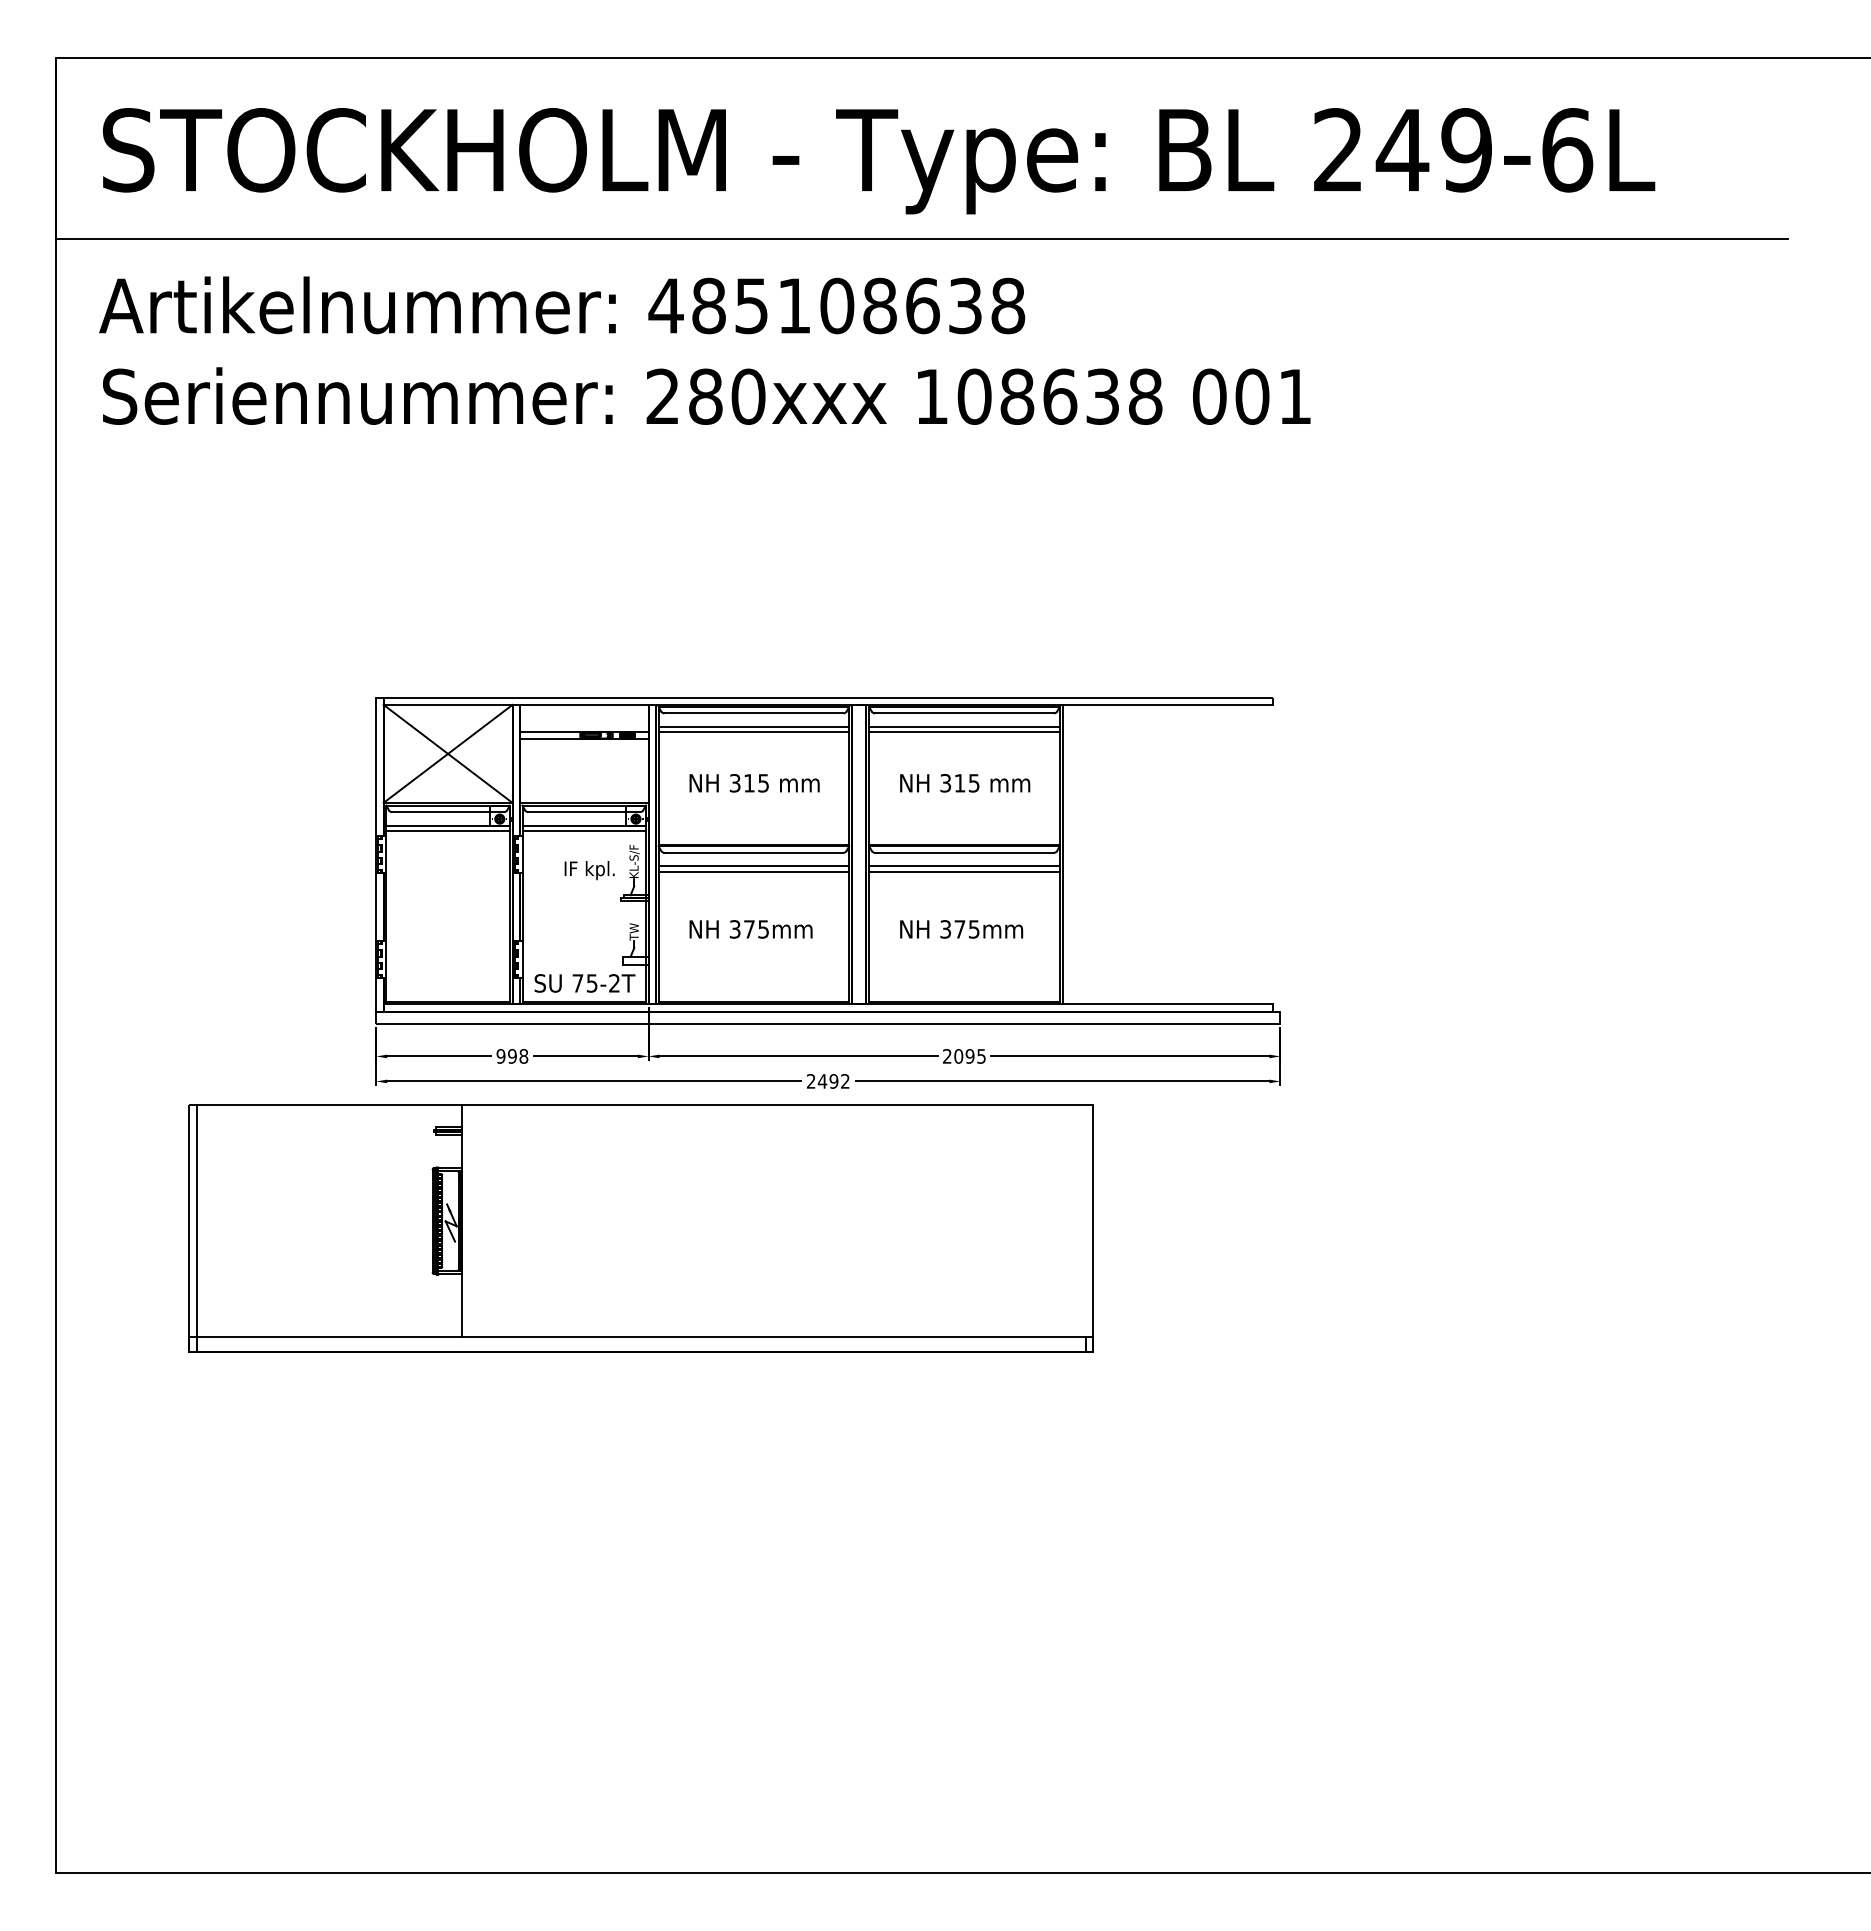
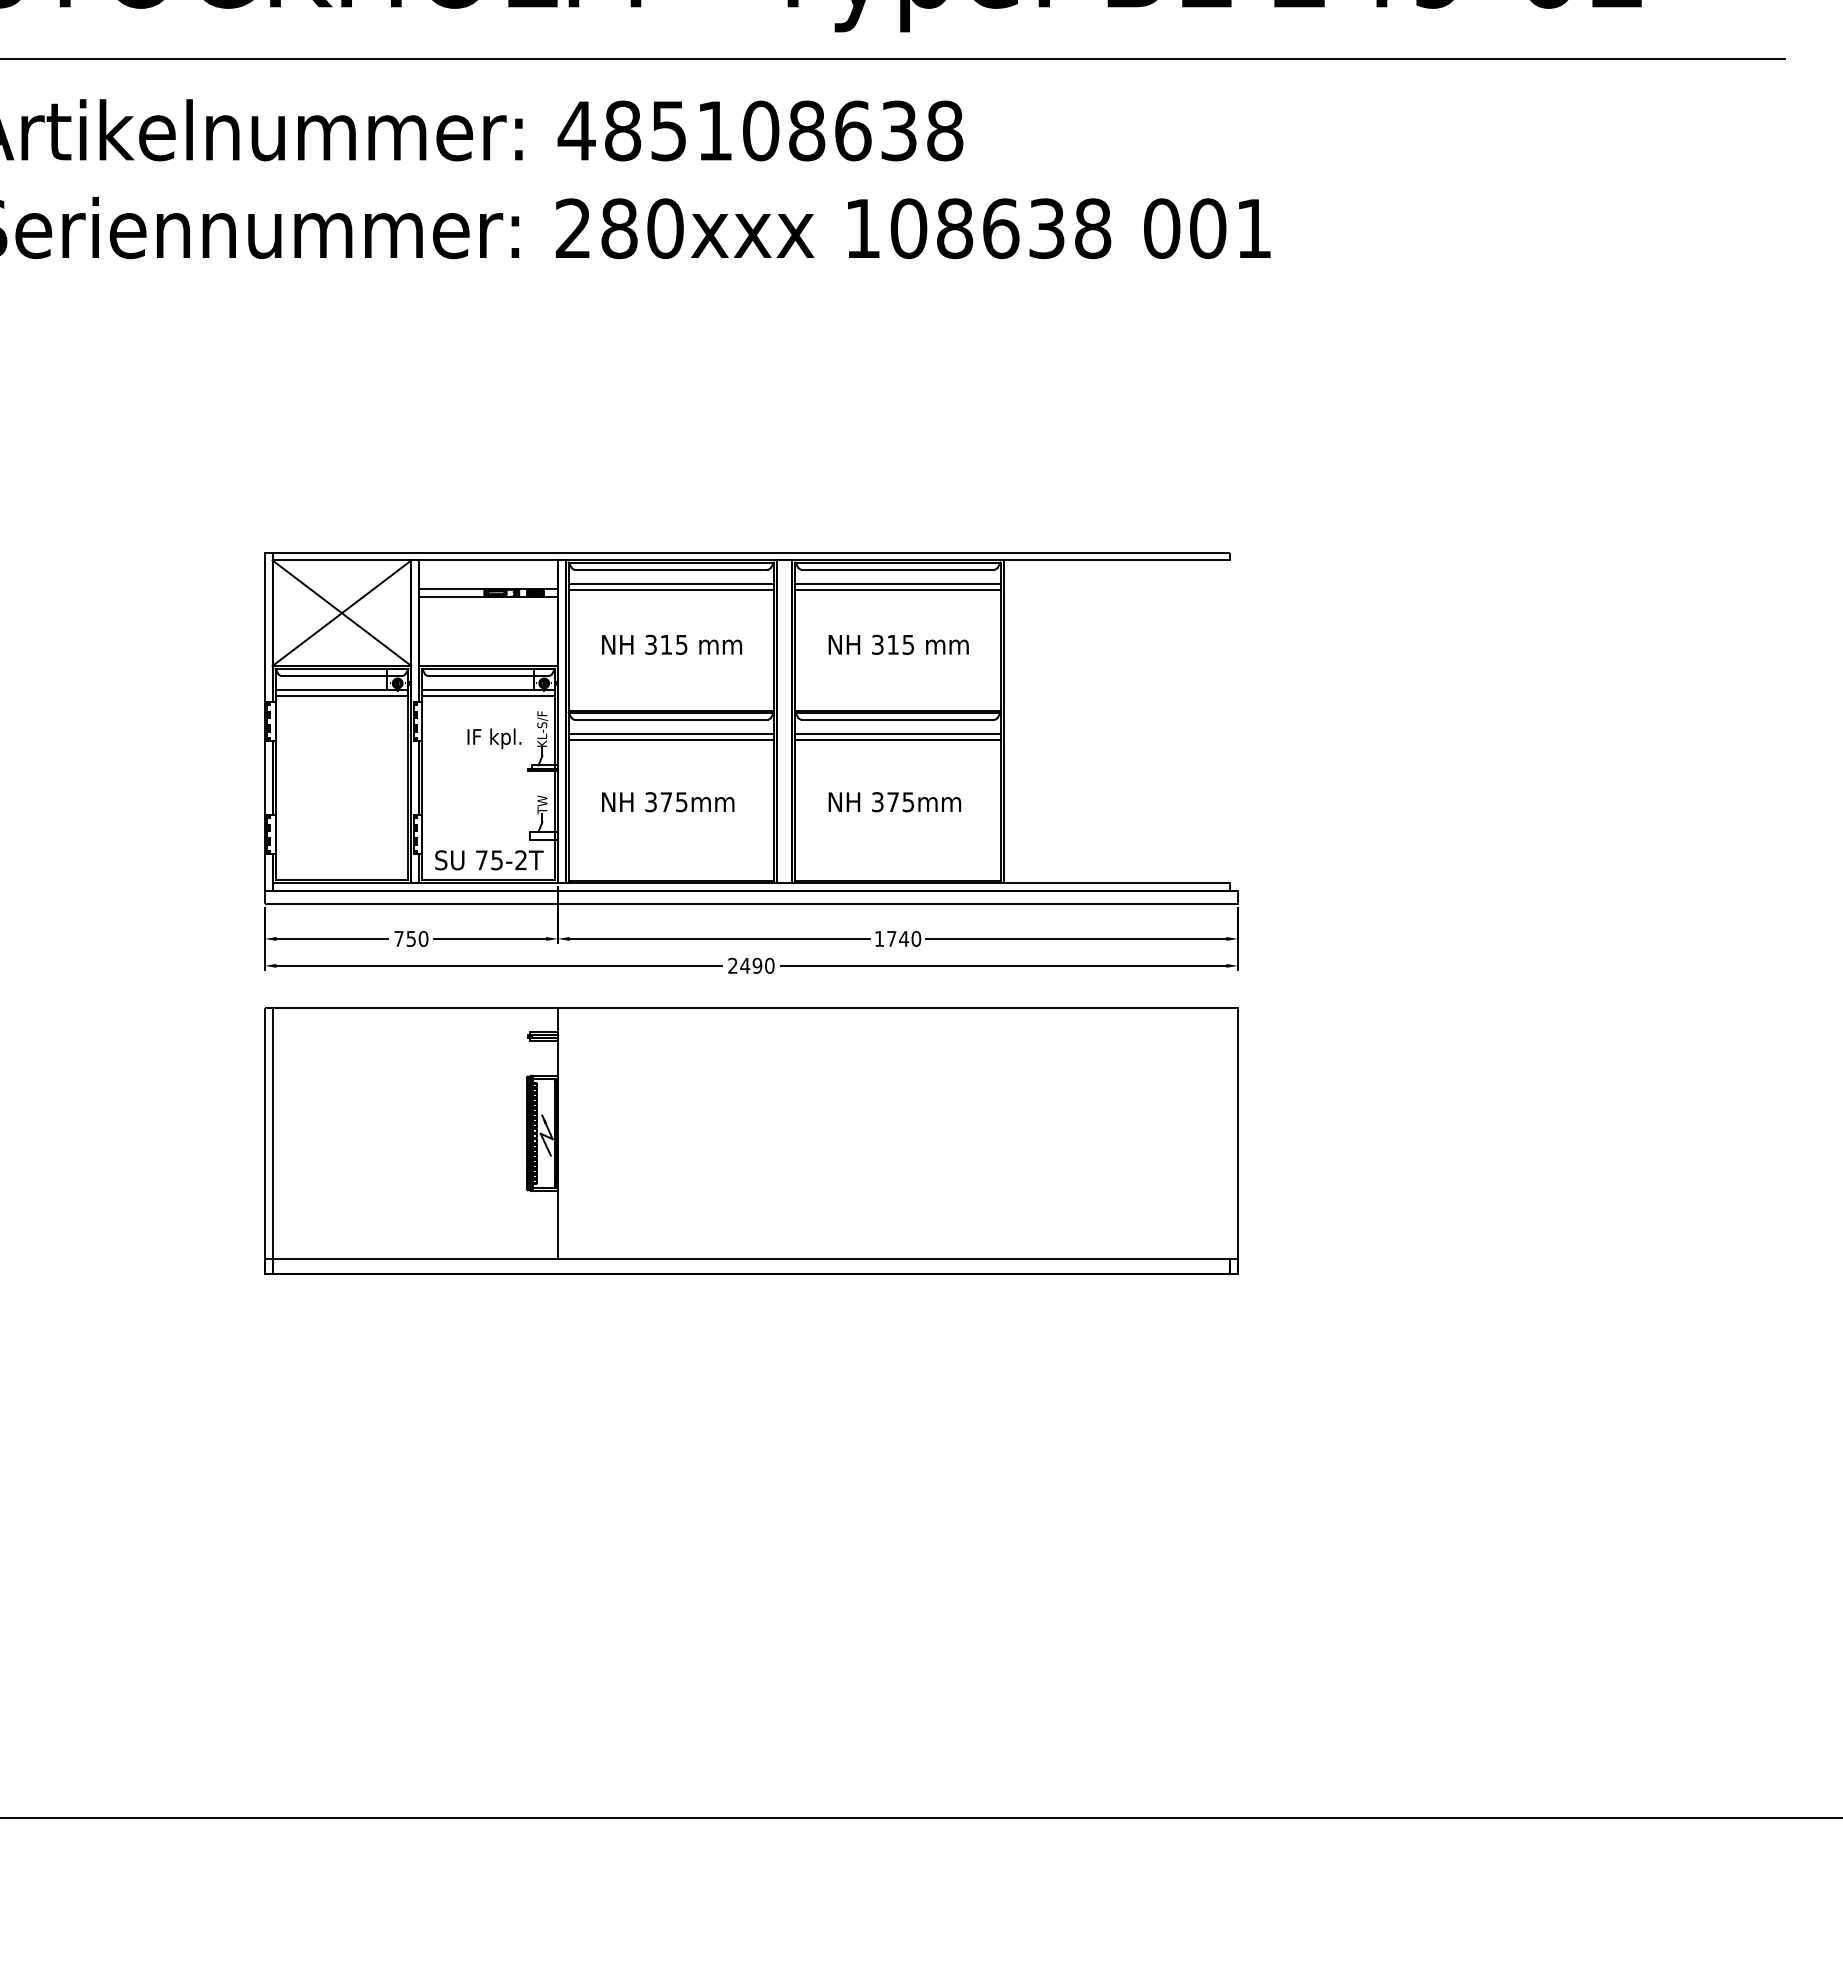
text: (512, 1056) -> (411, 939), 998 -> 750
text: (964, 1056) -> (898, 939), 2095 -> 1740
text: (845, 1081) -> (769, 965), 2492 -> 2490
part: (640, 1228) -> (750, 1141), moved

